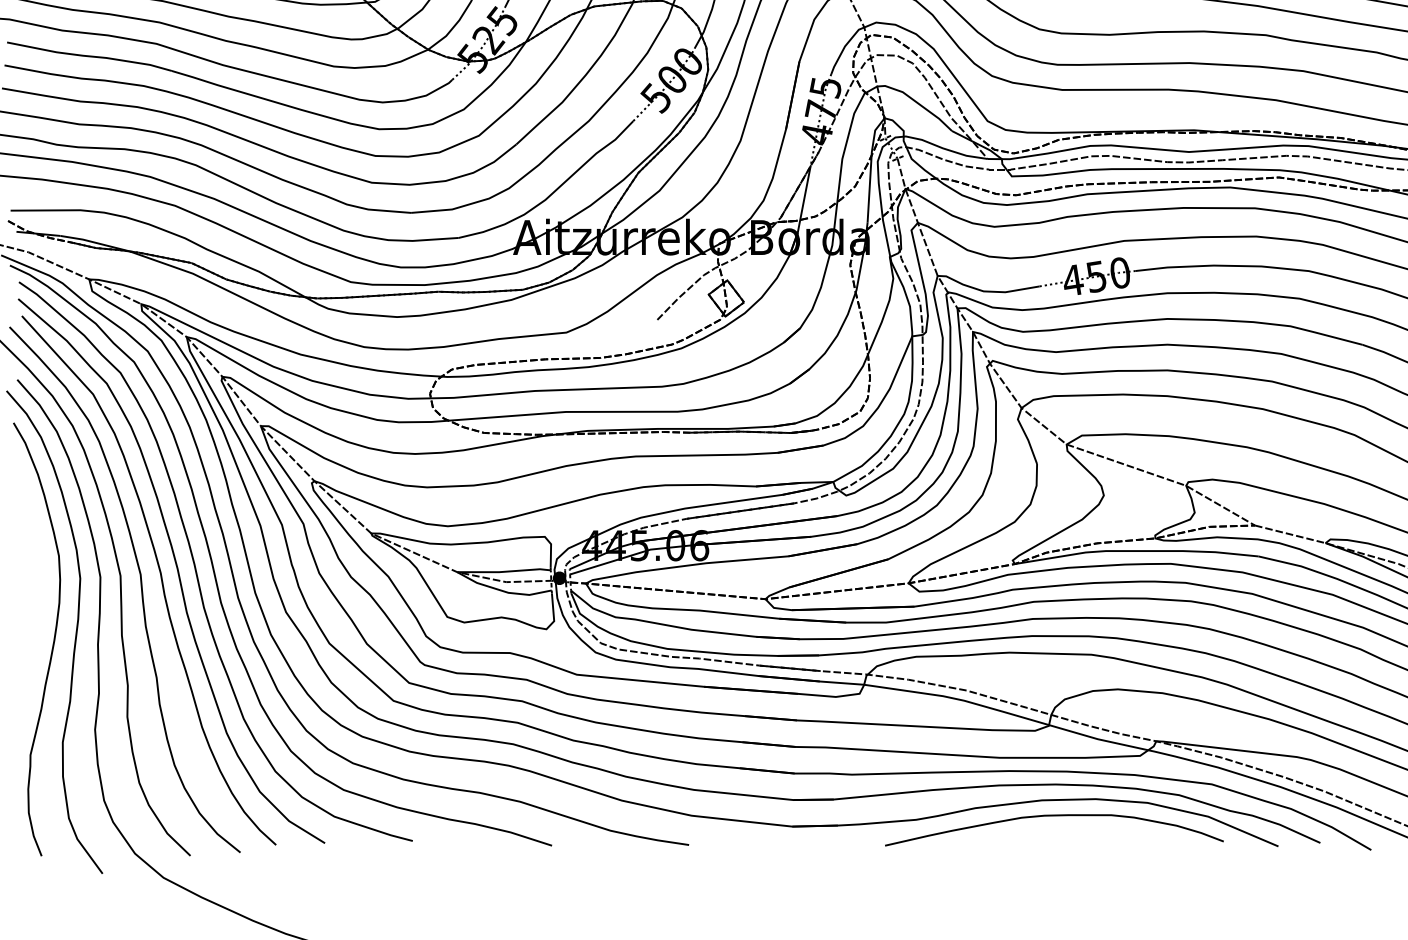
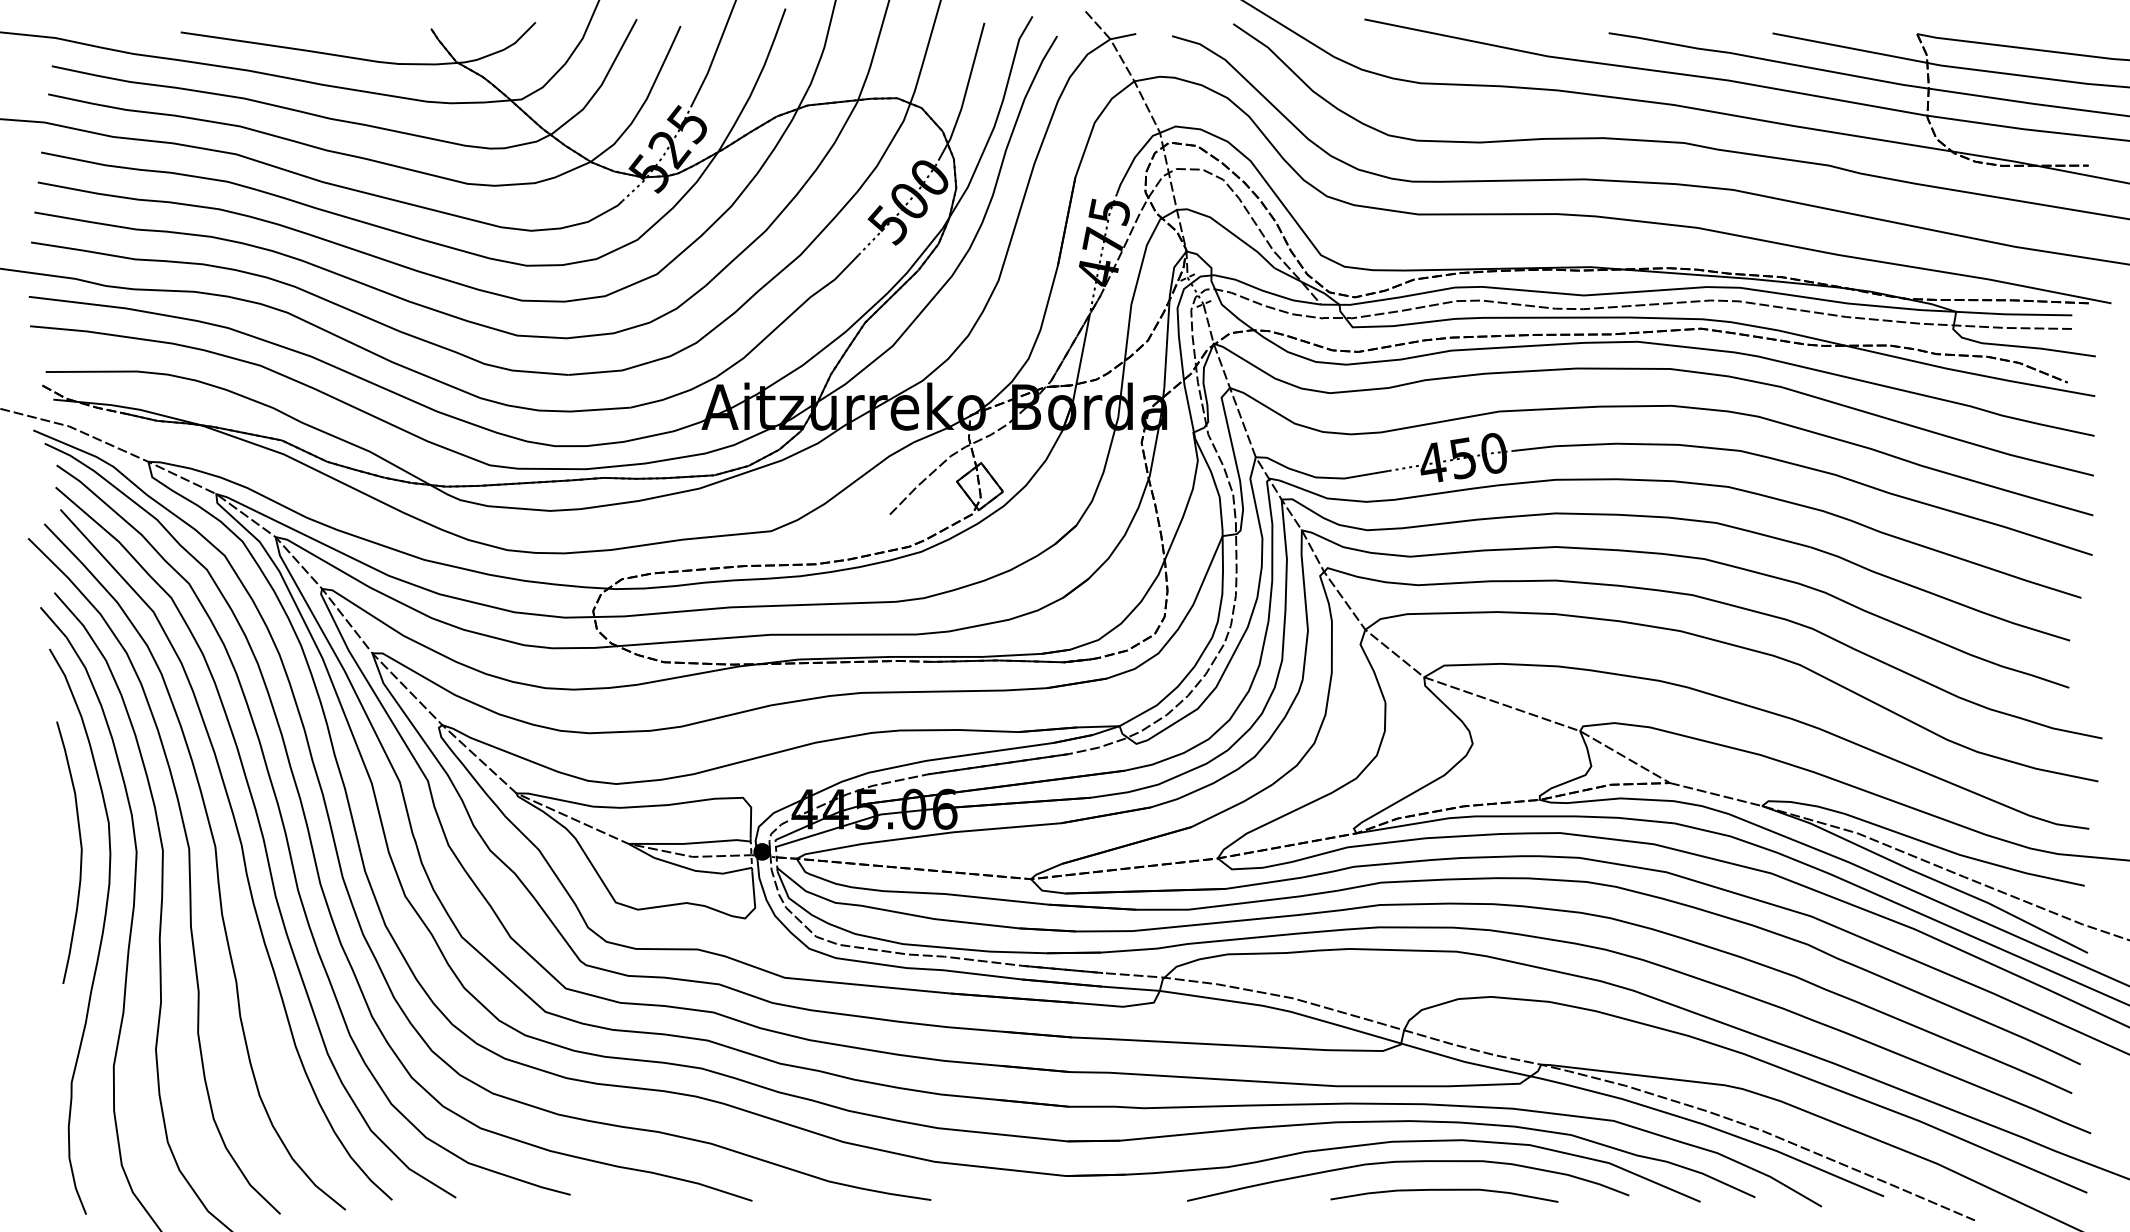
curve: (37, 578) -> (80, 852), added
curve: (1082, 837) -> (1444, 1190), added

